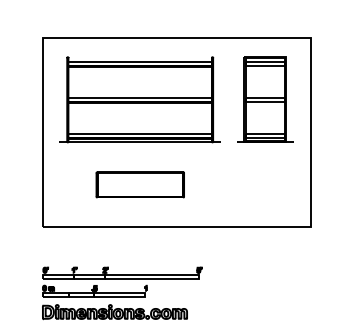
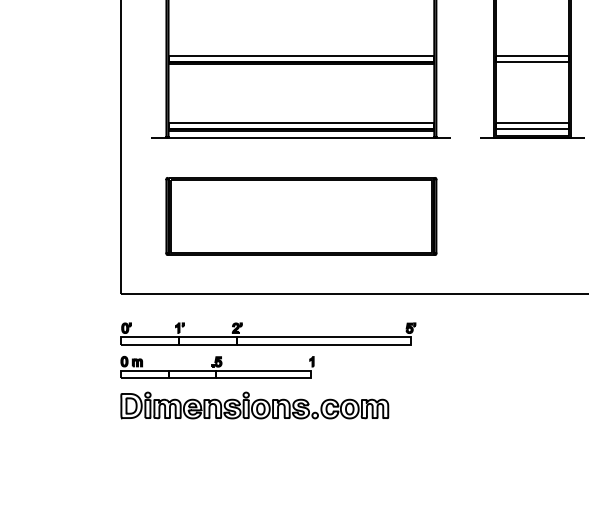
part: (140, 184) -> (301, 215), size x1.67
part: (122, 293) -> (268, 371), moved

